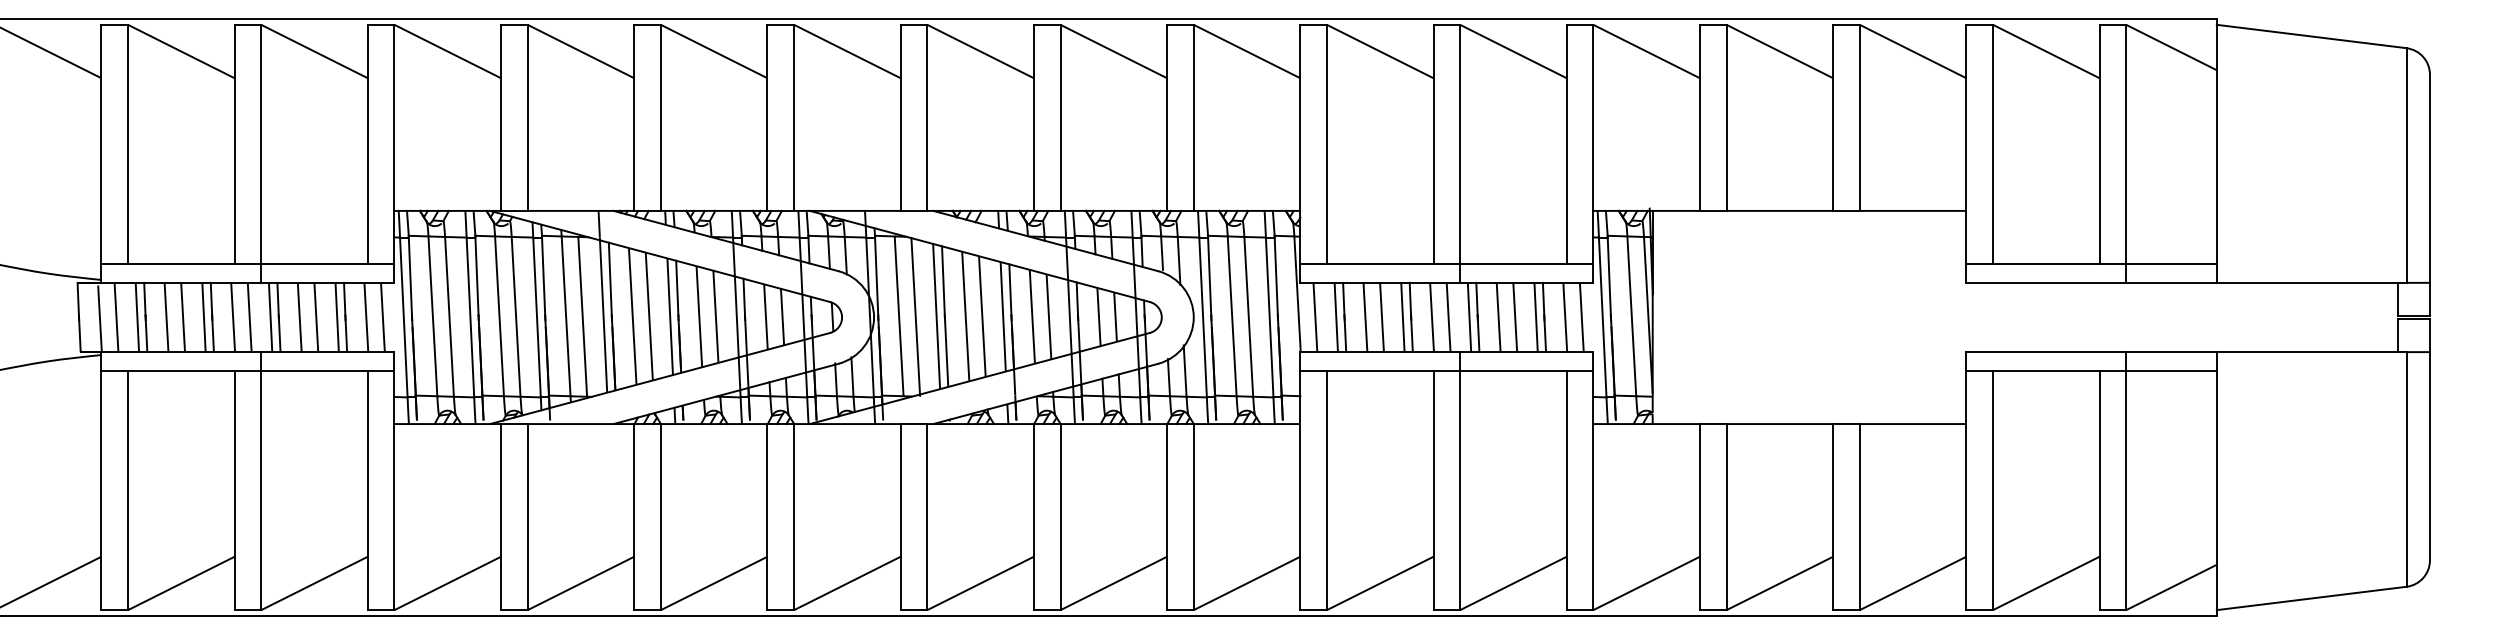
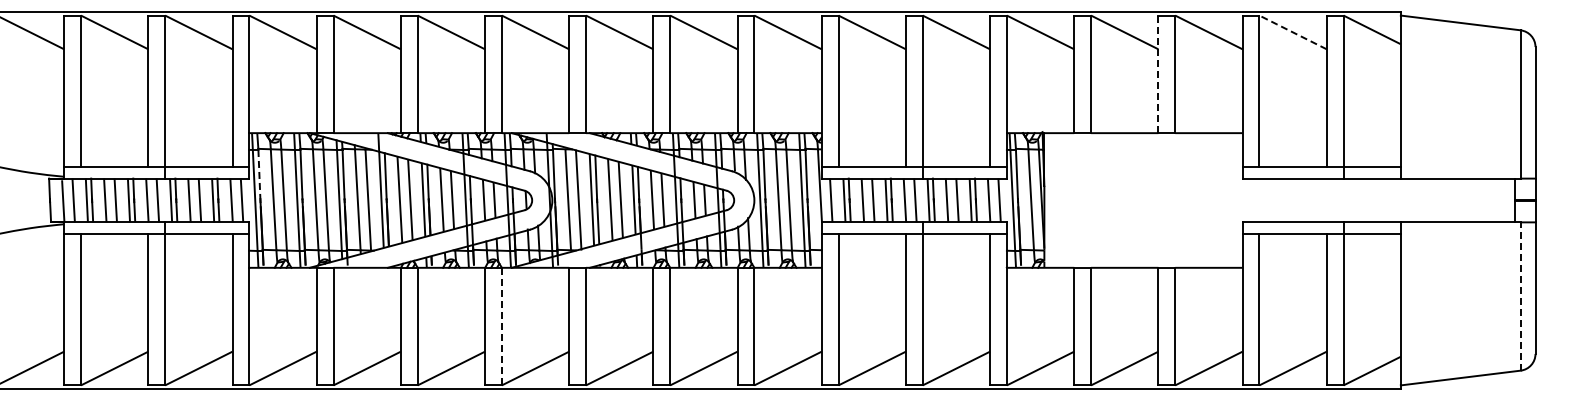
line: (2045, 50) -> (1292, 31), solid -> dashed
line: (1833, 118) -> (1158, 74), solid -> dashed
line: (410, 276) -> (259, 174), solid -> dashed
line: (2406, 469) -> (1520, 296), solid -> dashed
line: (793, 516) -> (501, 326), solid -> dashed

